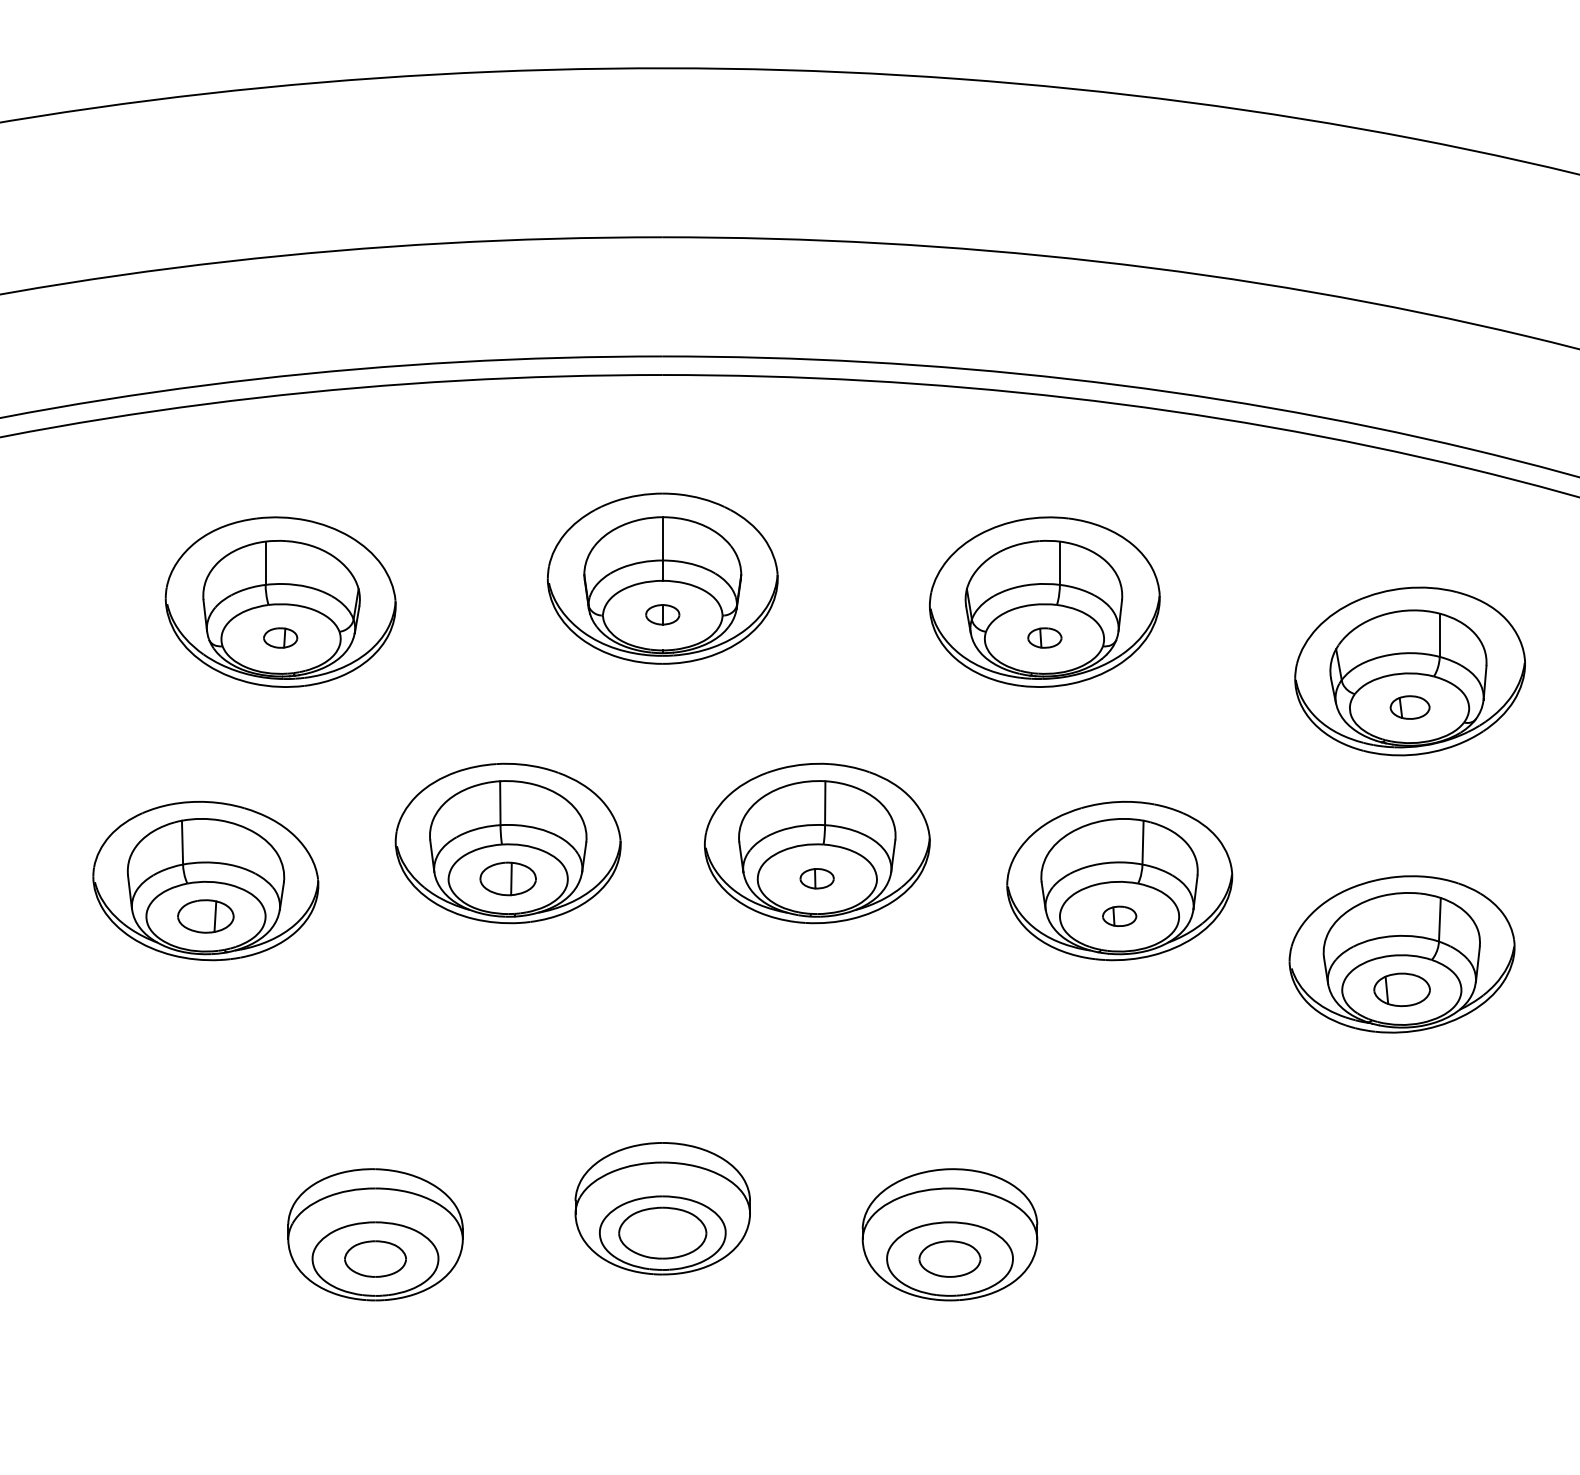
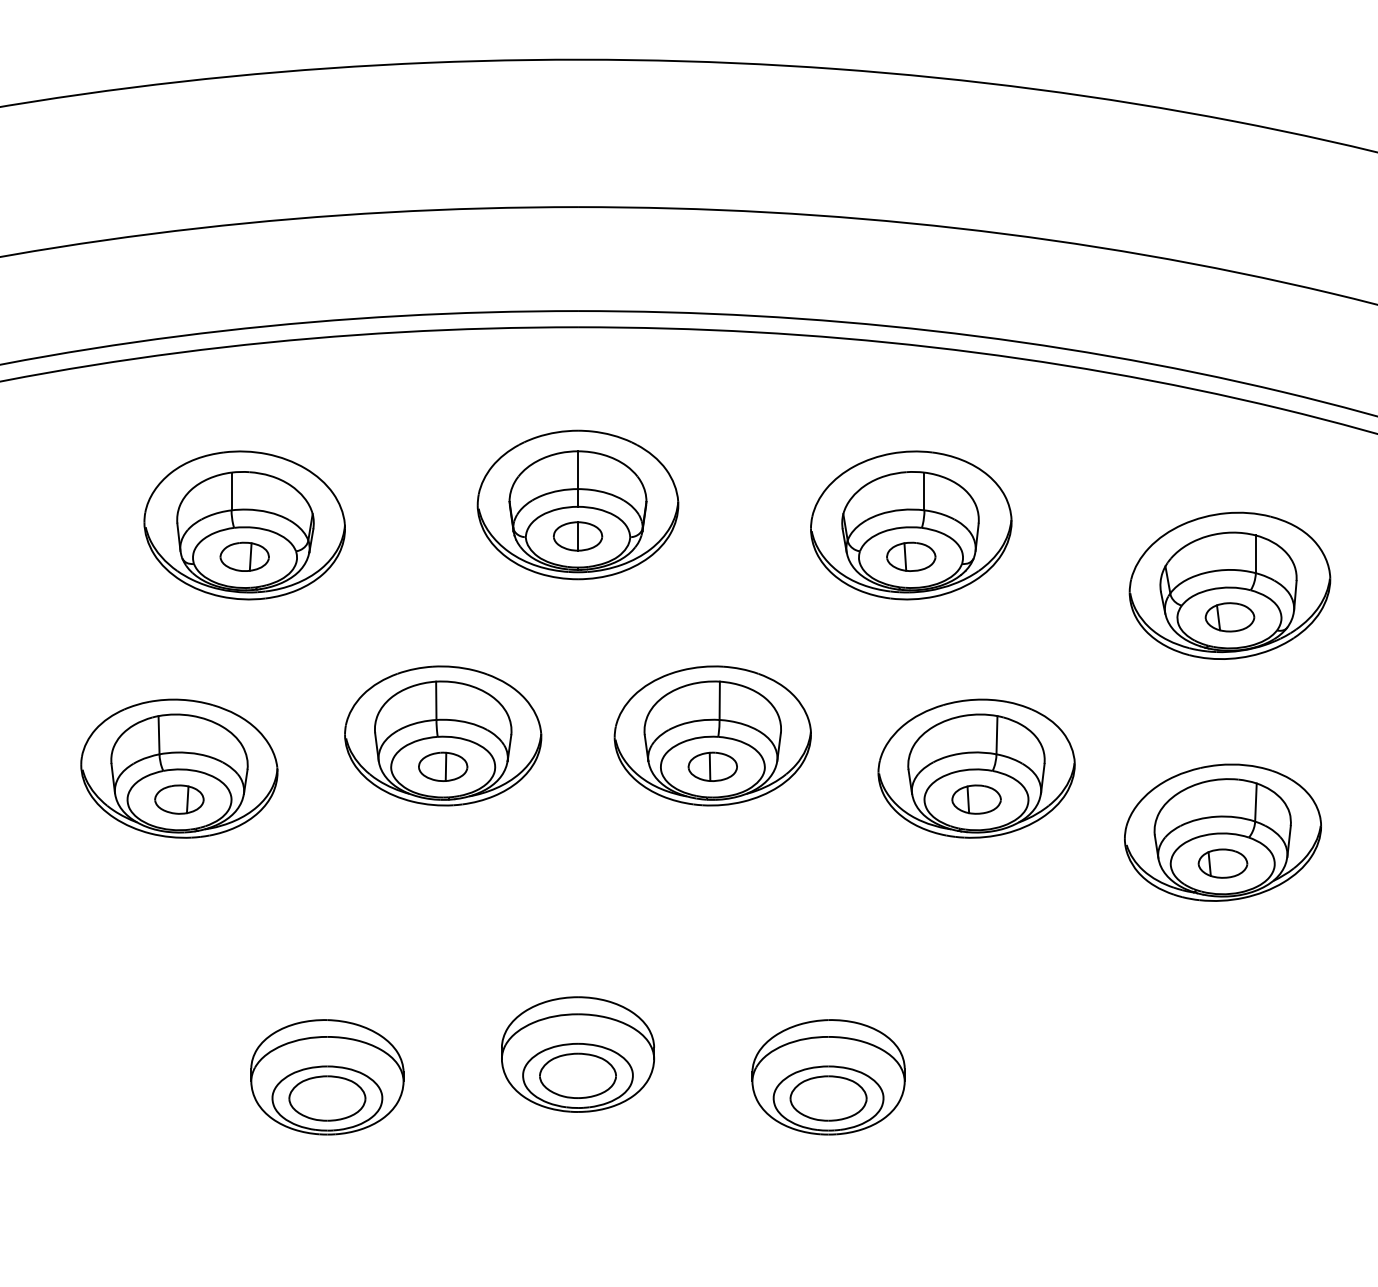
part: (662, 614) -> (577, 536), size x1.67
part: (280, 637) -> (244, 556), size x1.67
part: (1045, 637) -> (911, 556), size x1.67
part: (1409, 707) -> (1229, 617), size x1.43
part: (816, 878) -> (712, 766), size x1.67
part: (1119, 916) -> (976, 799), size x1.67
part: (375, 1259) -> (327, 1098), size x1.43
part: (949, 1259) -> (828, 1098), size x1.43

